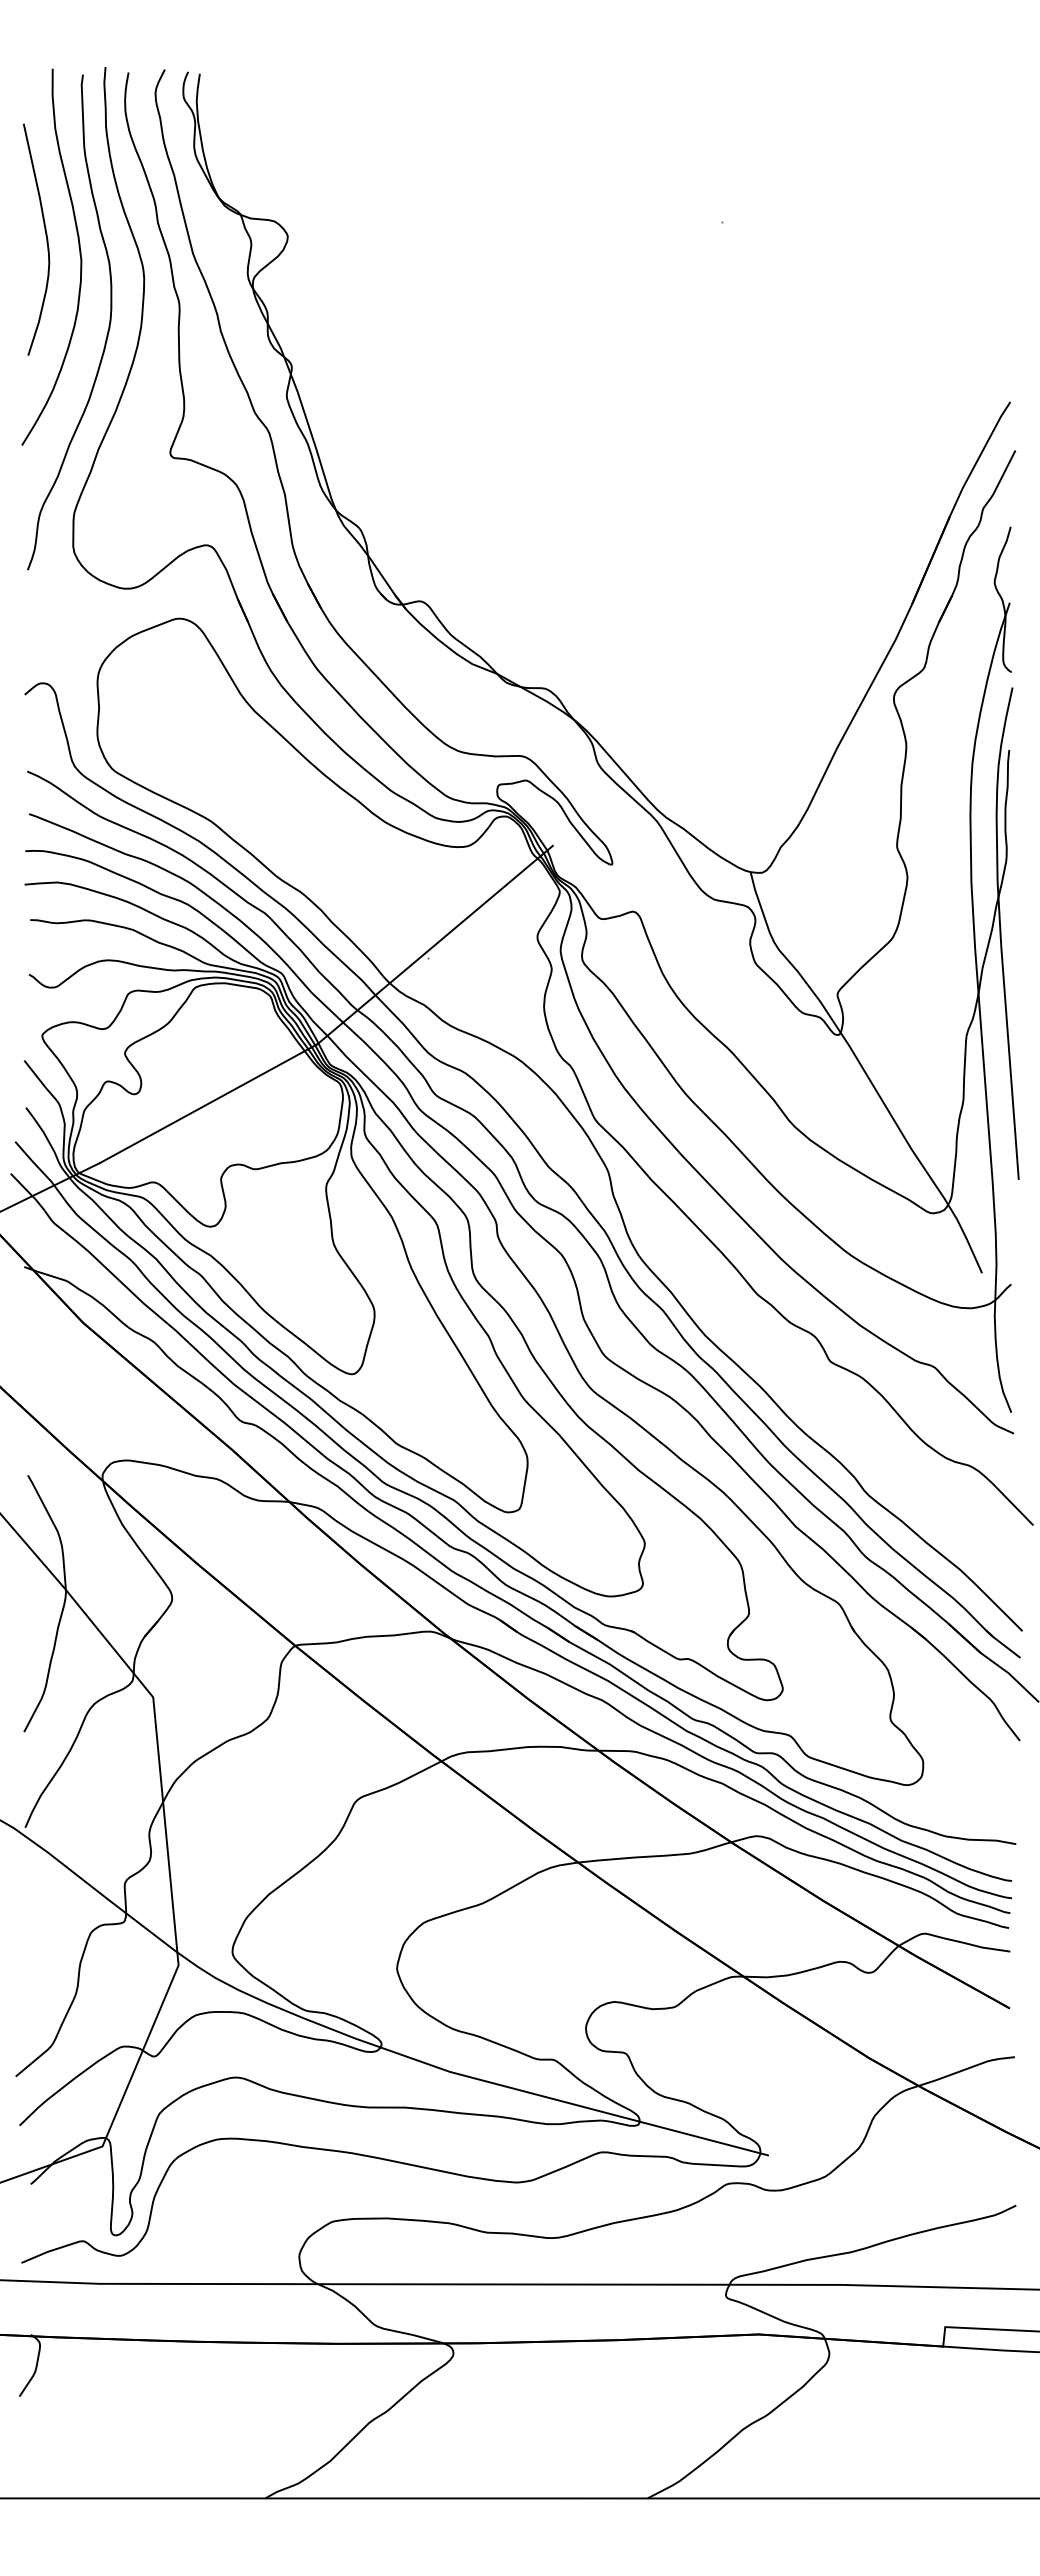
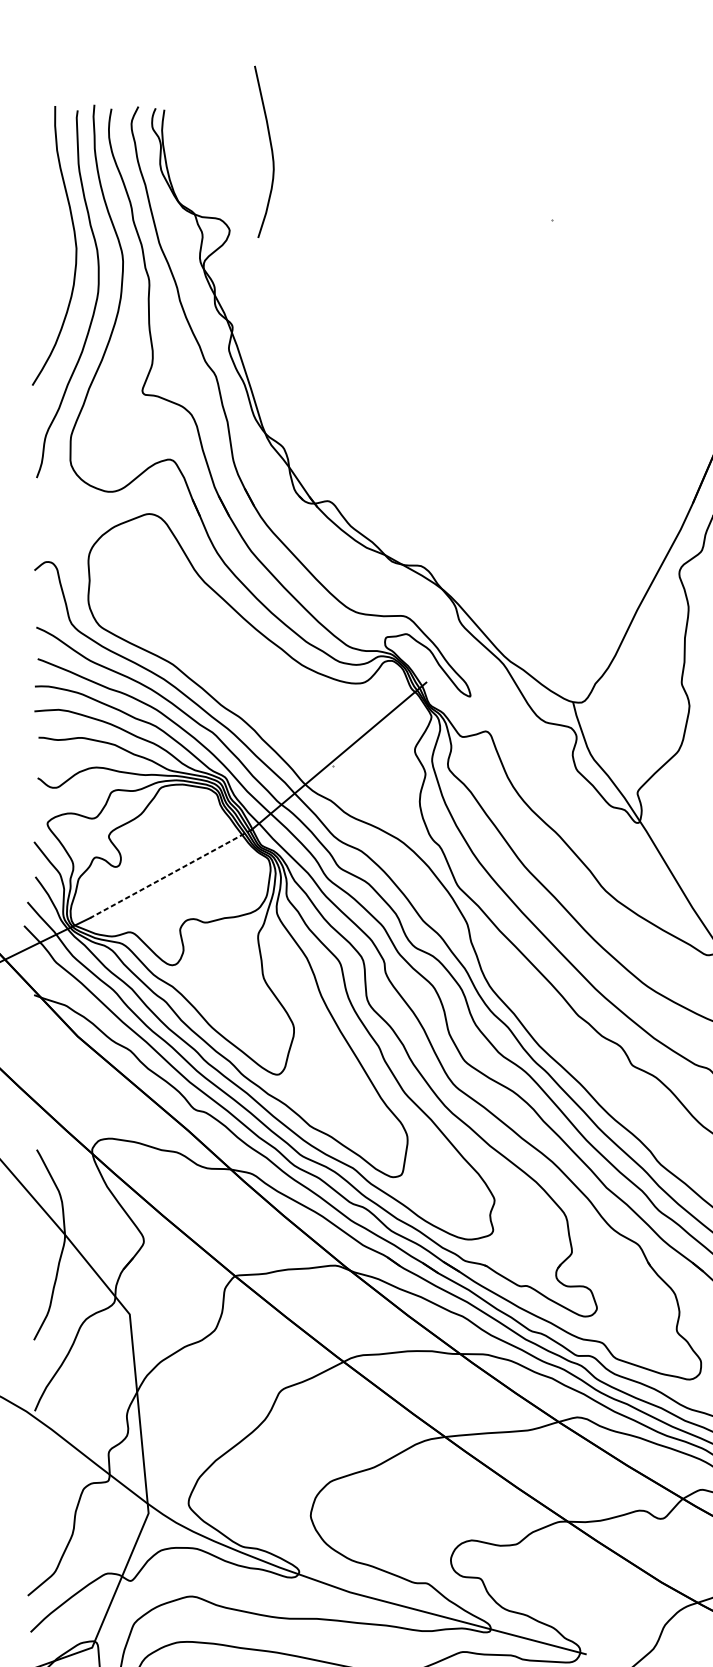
curve: (45, 236) -> (270, 149), moved
line: (208, 1103) -> (170, 873), solid -> dashed

